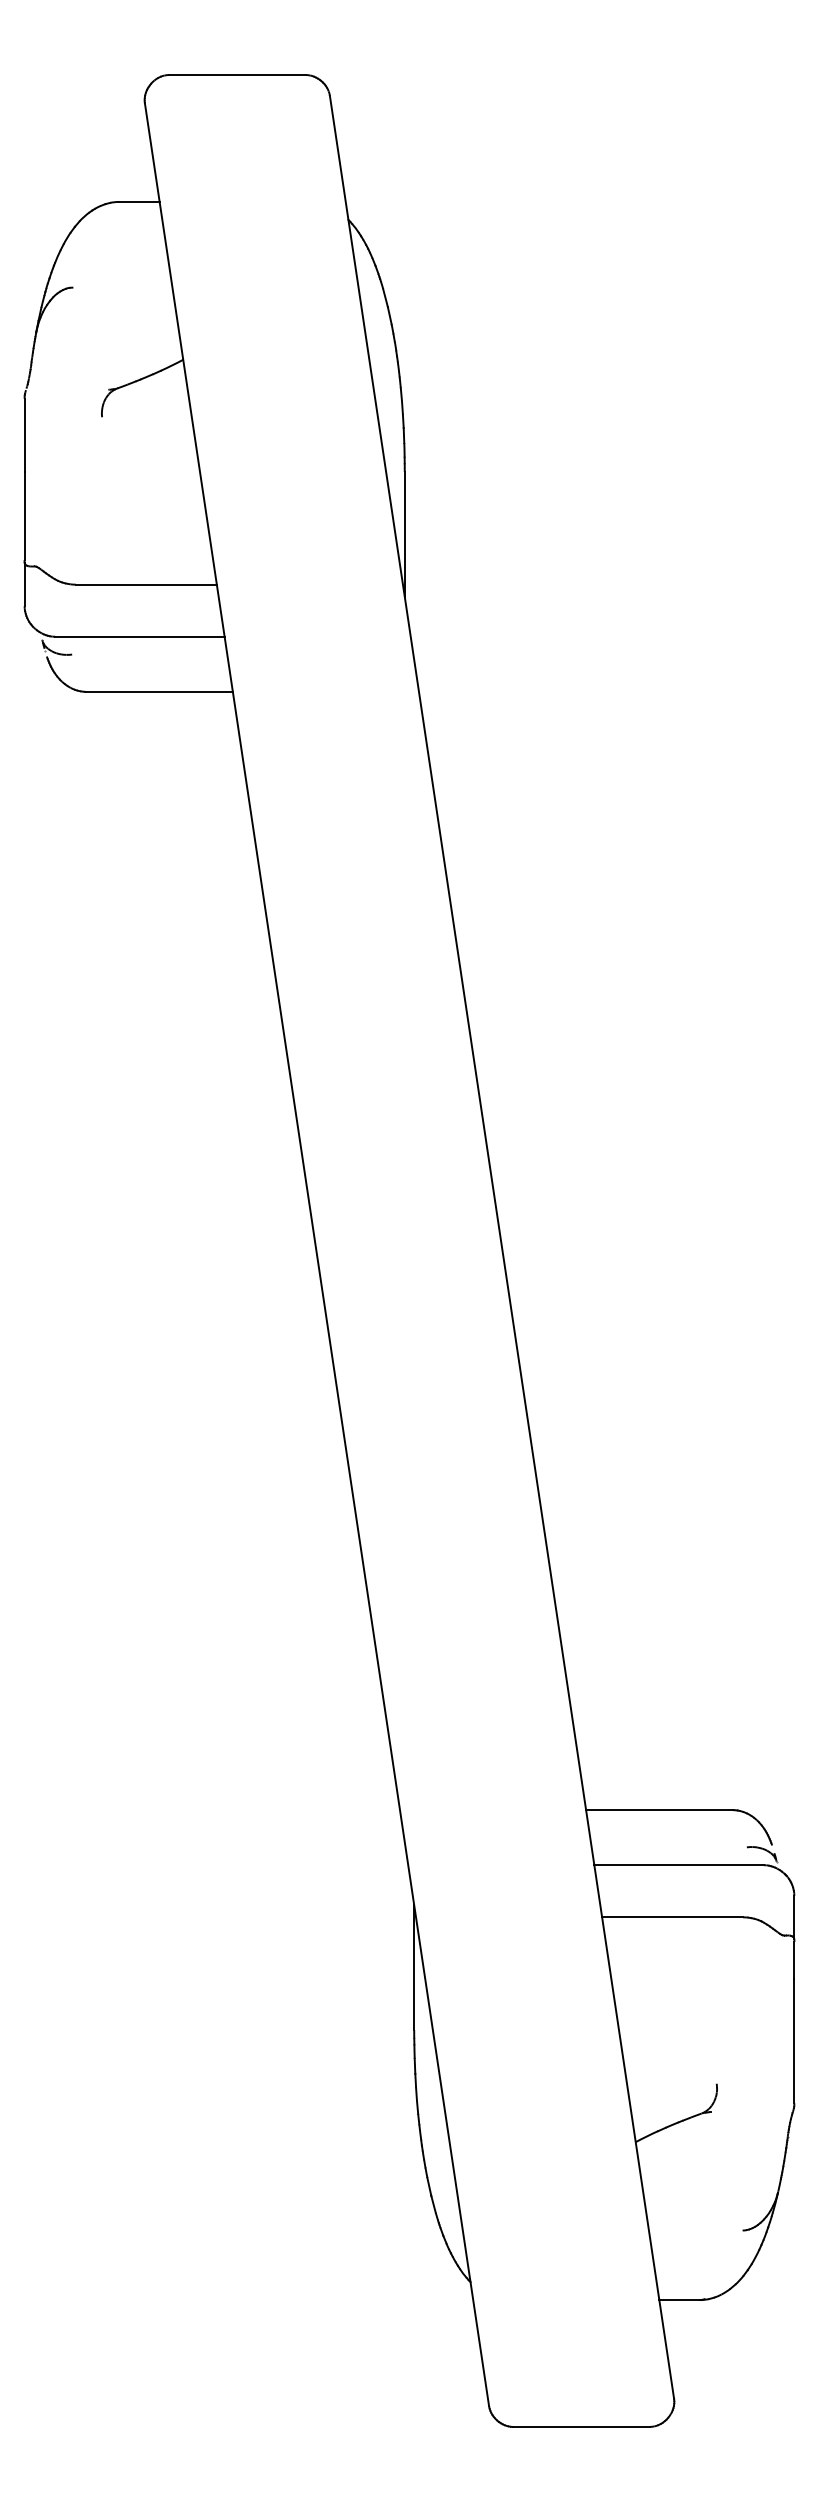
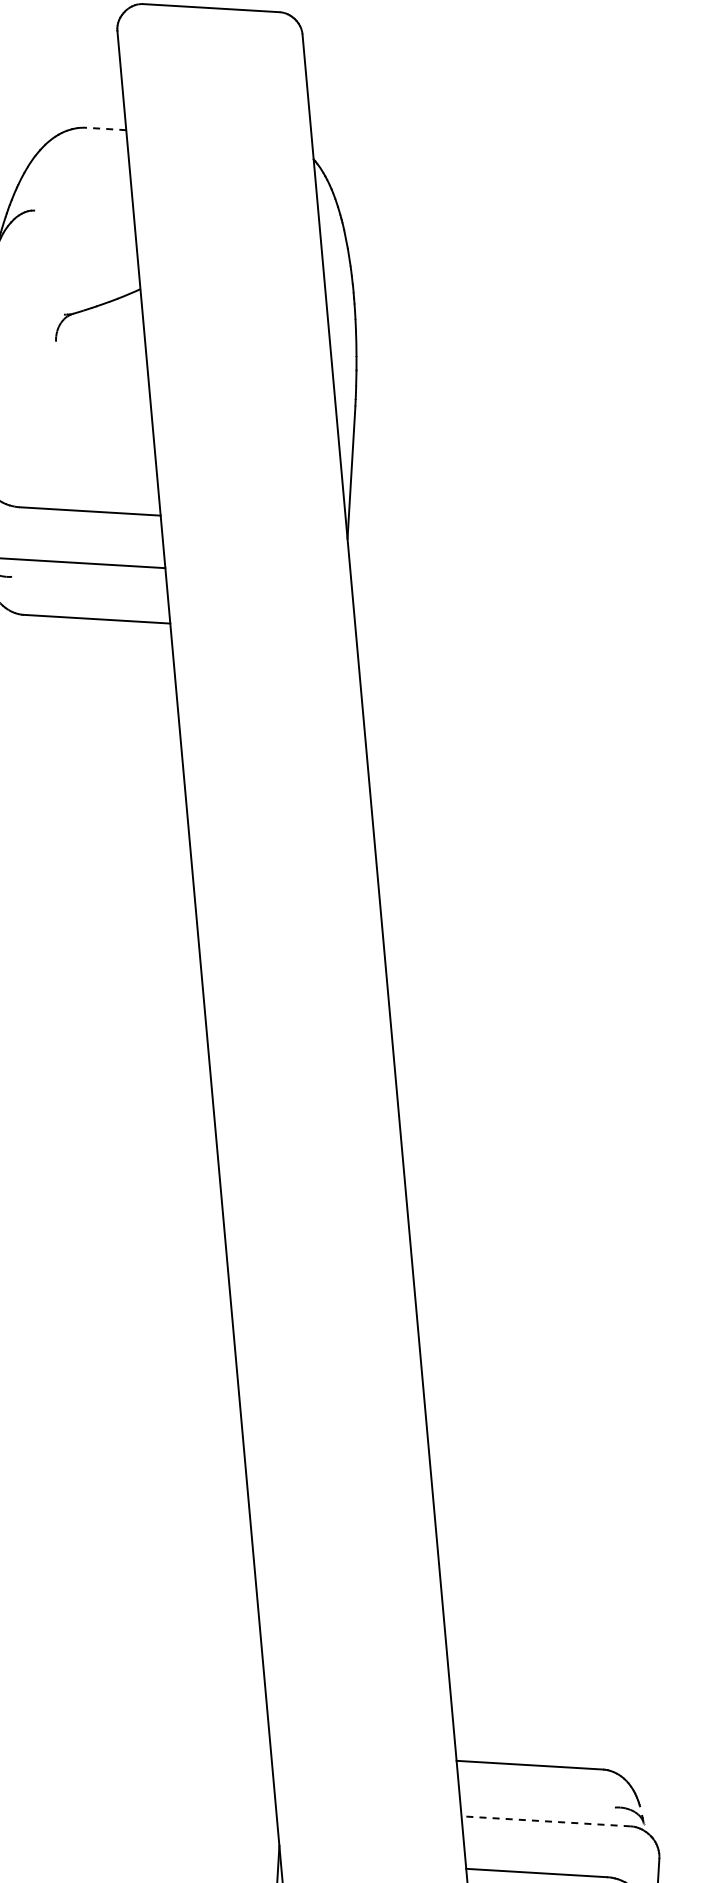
line: (139, 201) -> (106, 128), solid -> dashed
line: (679, 1865) -> (546, 1821), solid -> dashed

